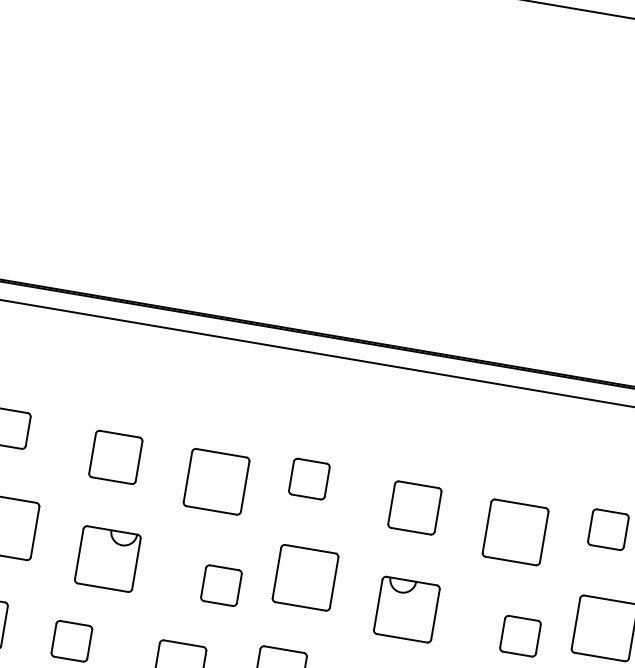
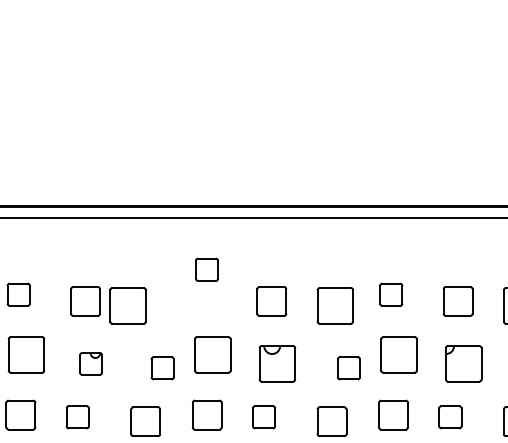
part: (308, 478) -> (206, 269), moved
part: (215, 481) -> (127, 305), moved
part: (106, 558) -> (90, 363), size x0.6

